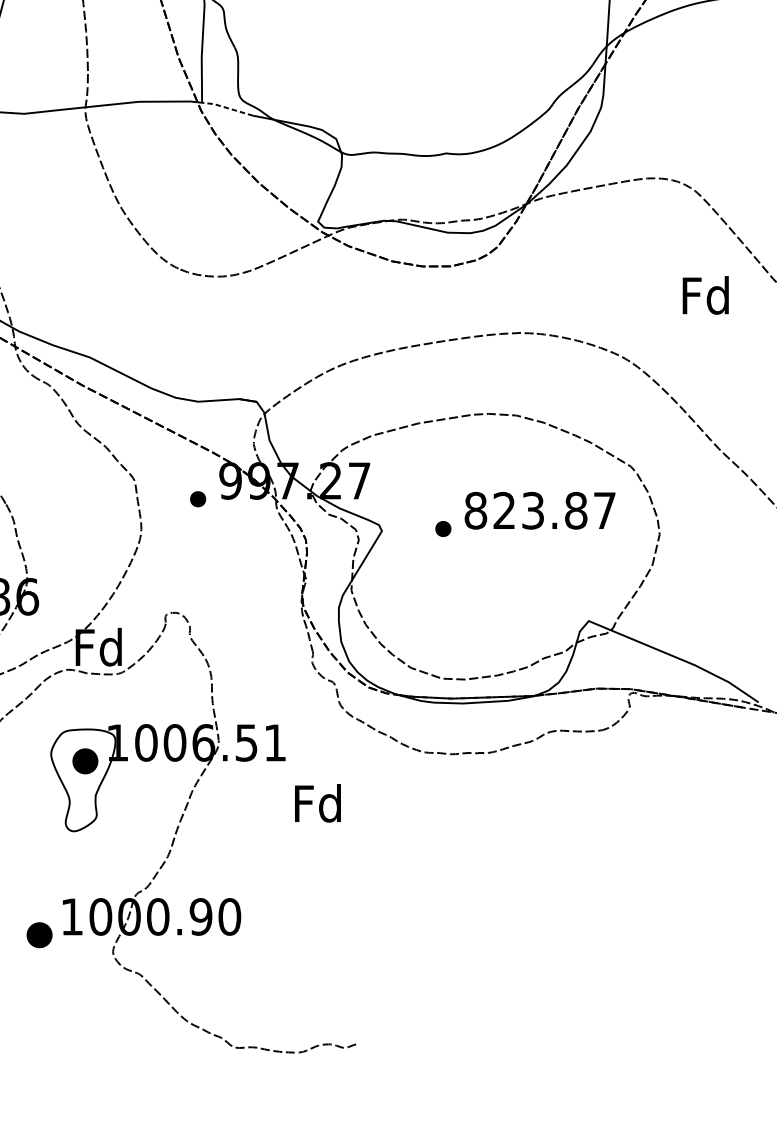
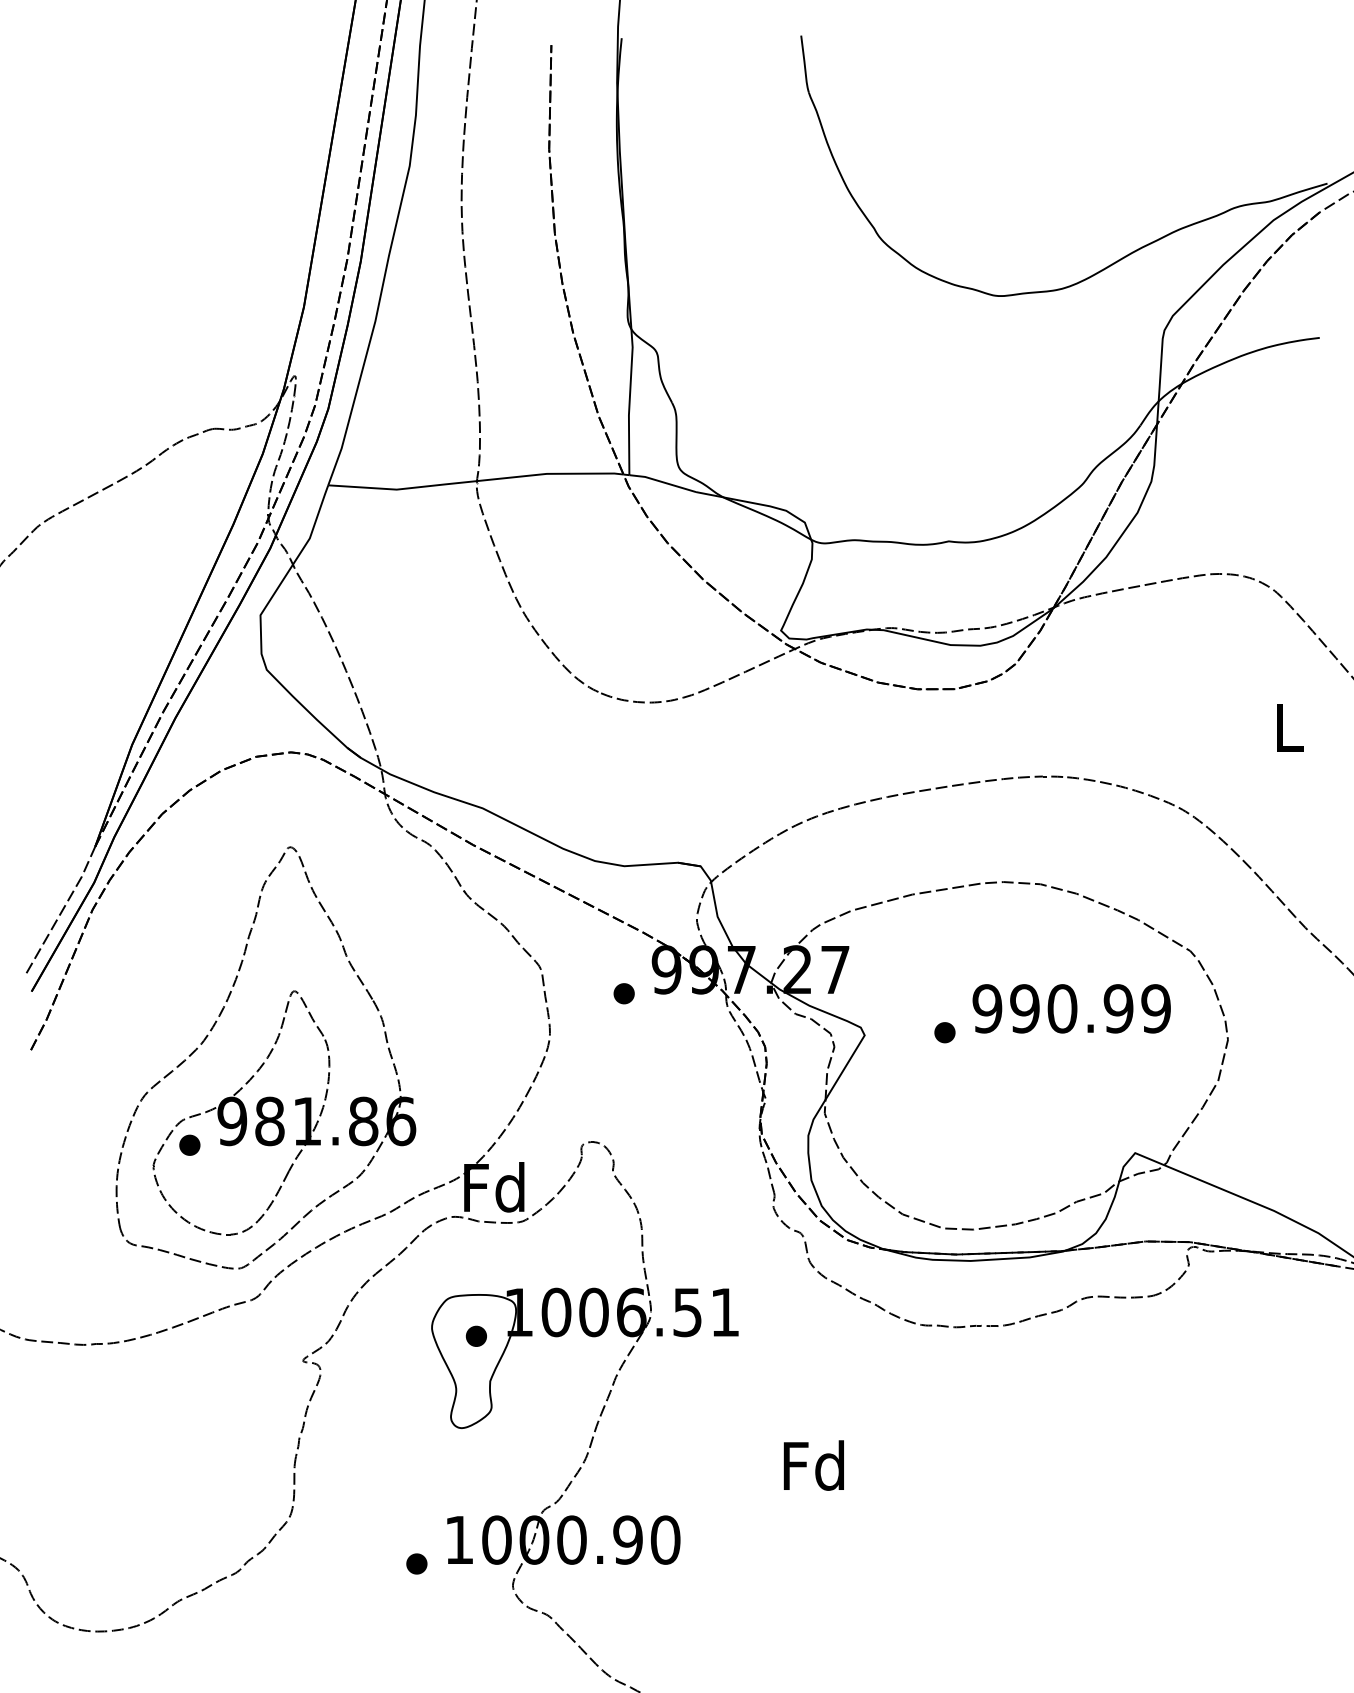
line: (227, 108) -> (662, 482), dashed -> solid
text: (705, 294) -> (1288, 726), Fd -> L
text: (540, 510) -> (1071, 1008), 823.87 -> 990.99
part: (84, 760) -> (475, 1335), size x0.62
text: (317, 803) -> (813, 1465), moved
part: (39, 934) -> (416, 1563), size x0.62

